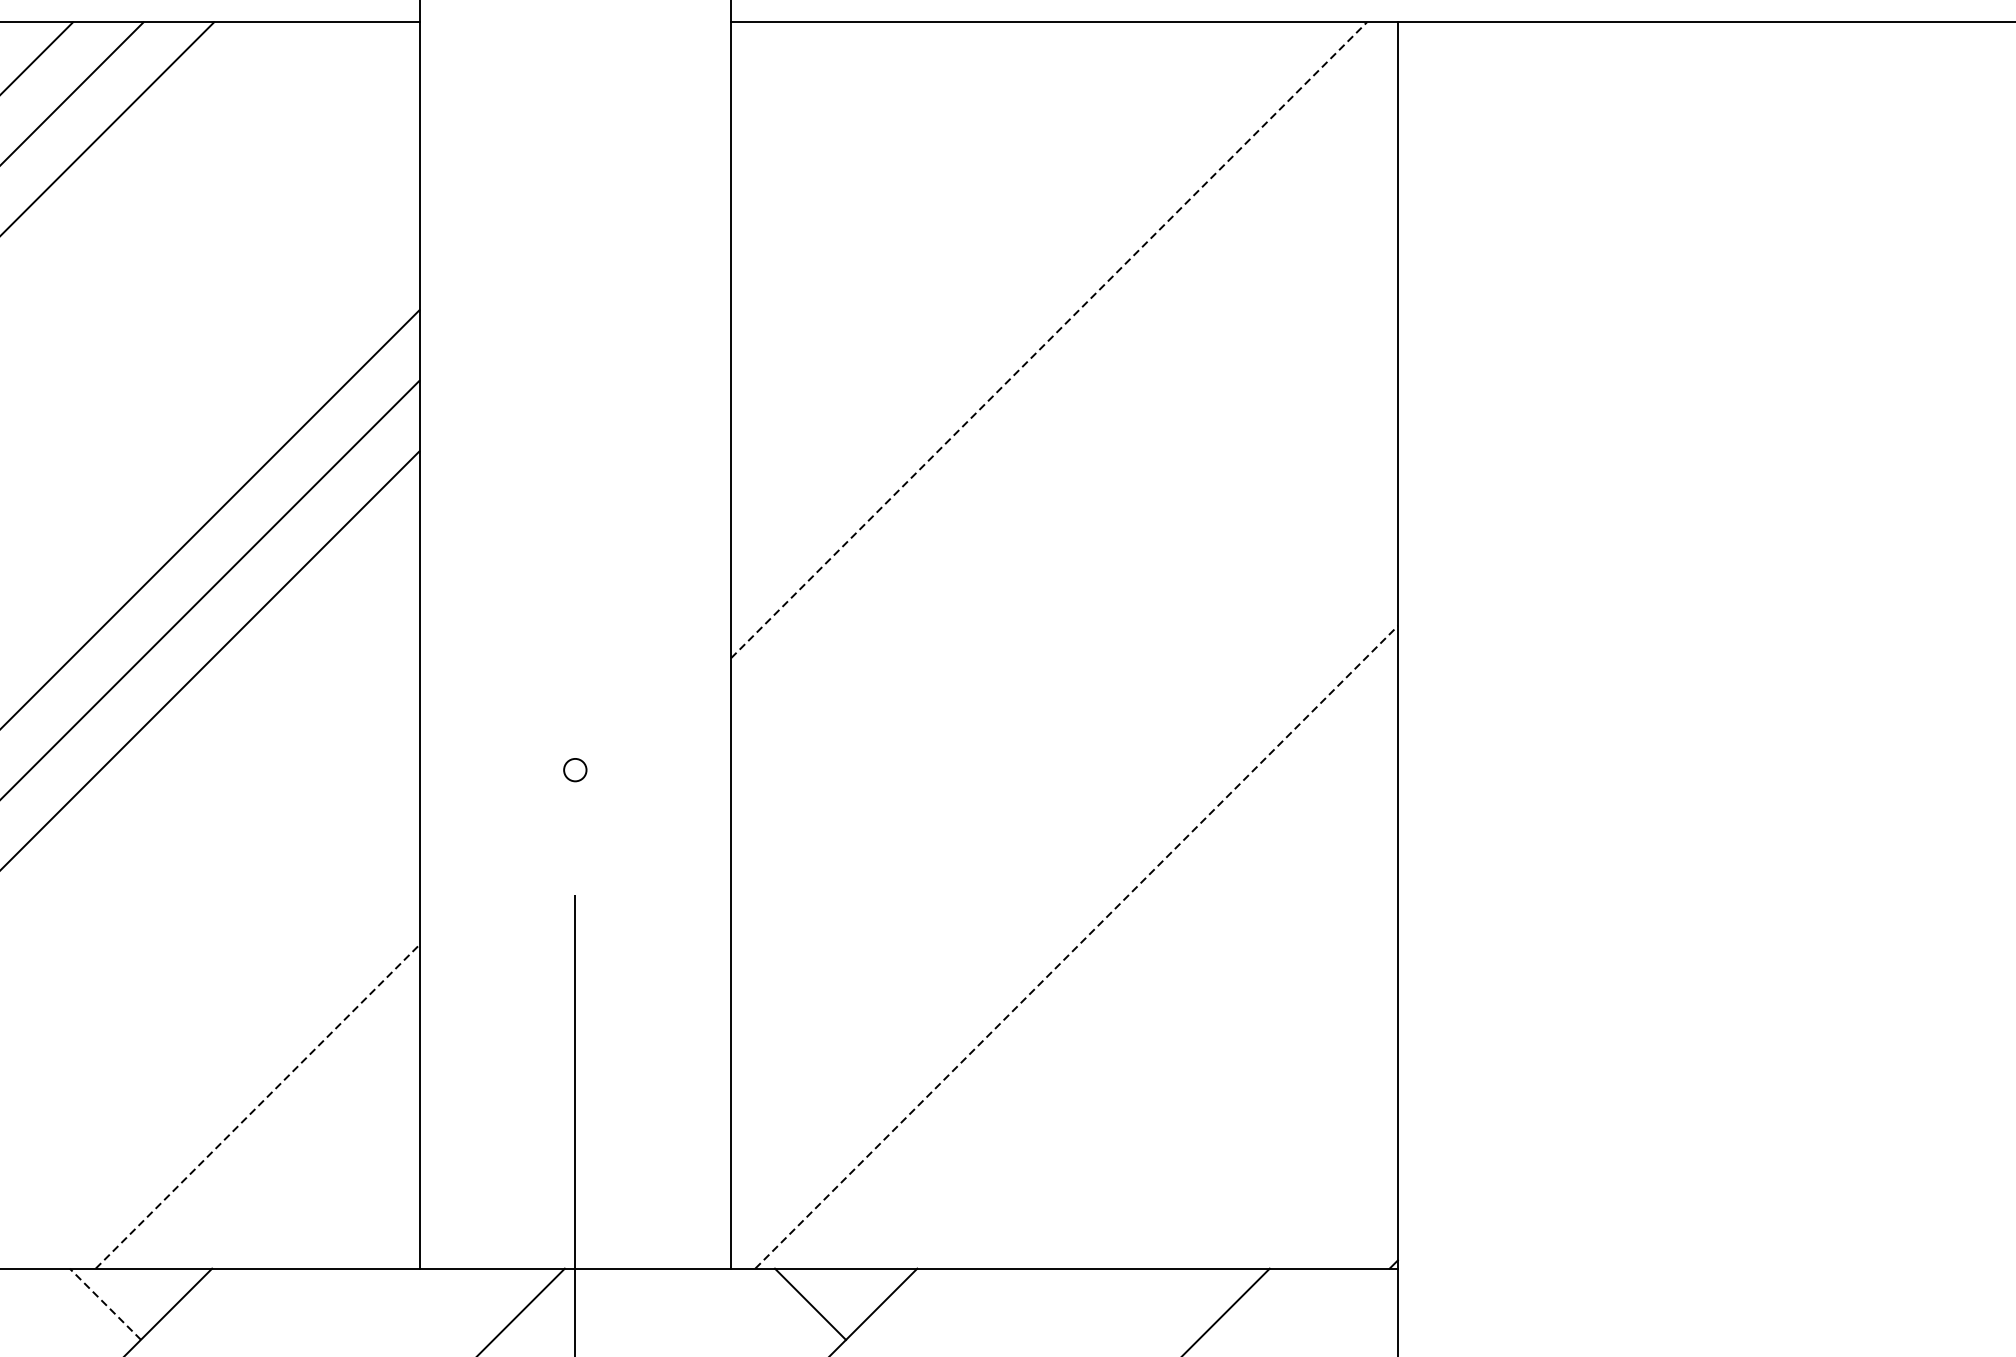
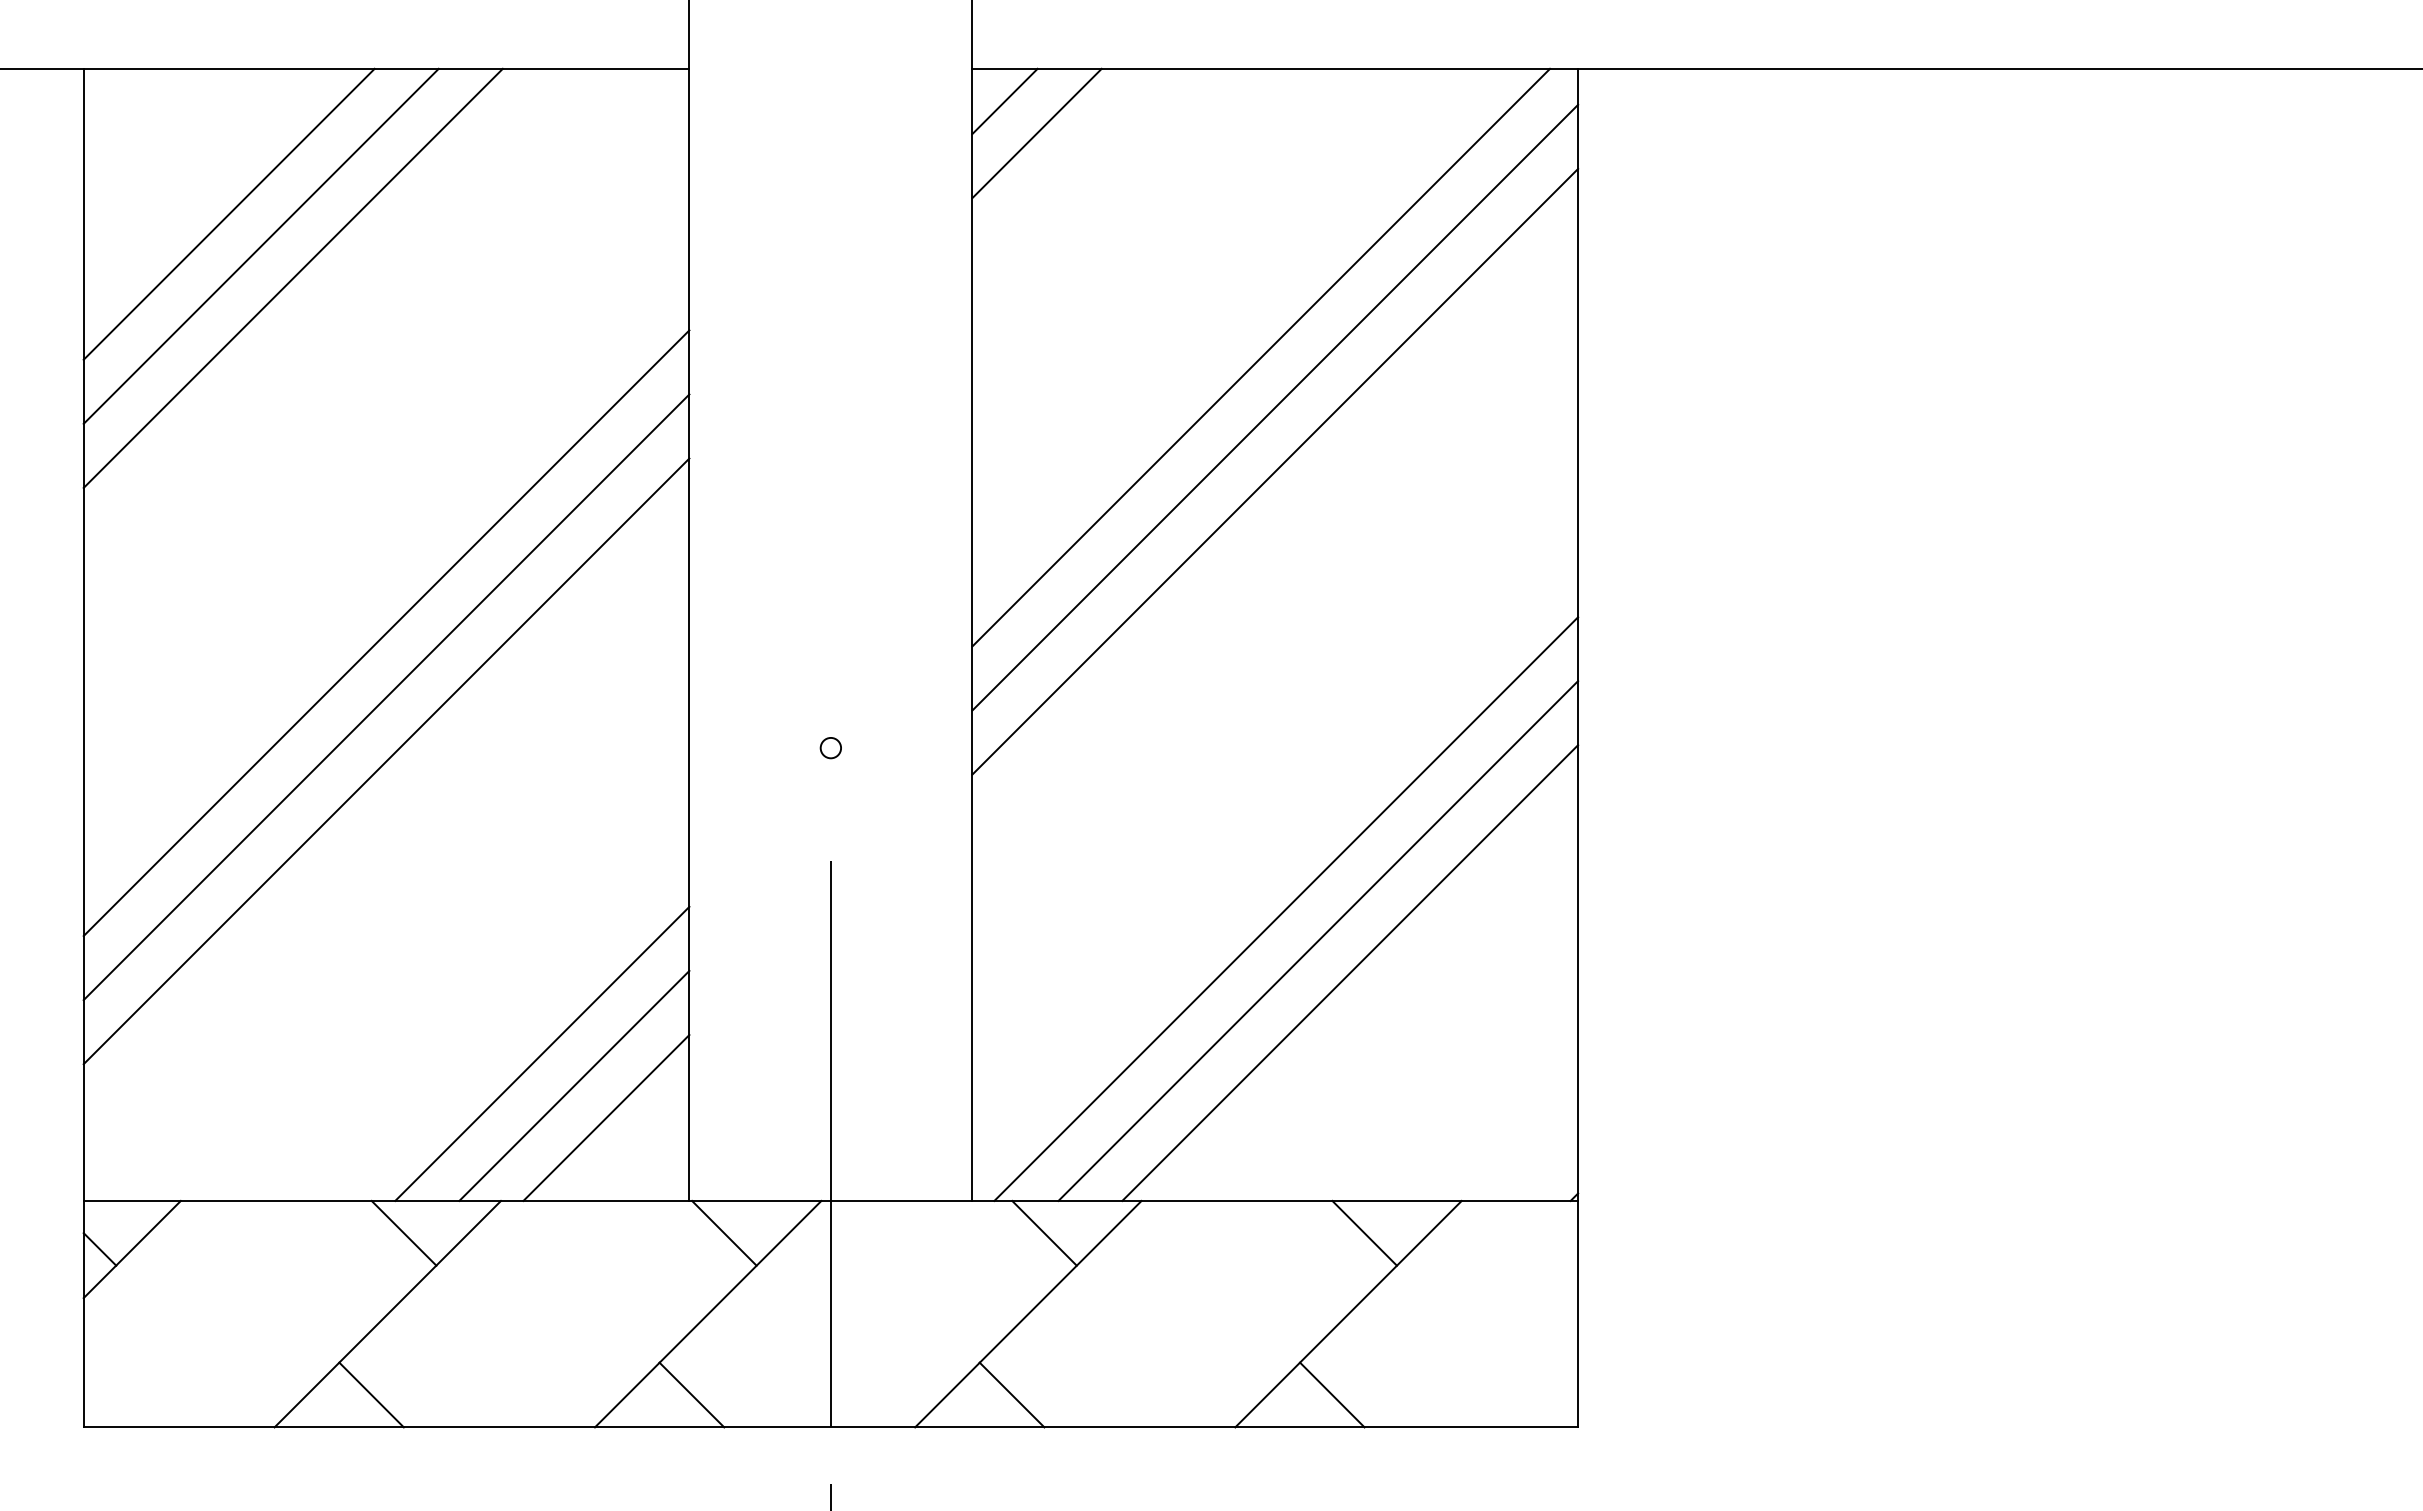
line: (766, 58) -> (1004, 101), added
line: (801, 93) -> (1036, 133), added
line: (1049, 340) -> (1261, 357), dashed -> solid
line: (1064, 395) -> (1275, 407), added
line: (1064, 465) -> (1275, 471), added
line: (1076, 947) -> (1286, 909), dashed -> solid
line: (1112, 981) -> (1318, 940), added
line: (1147, 1017) -> (1350, 972), added
line: (257, 1106) -> (542, 1053), dashed -> solid
line: (293, 1141) -> (574, 1085), added
line: (328, 1176) -> (606, 1117), added
line: (458, 1303) -> (724, 1232), added
line: (1162, 1303) -> (1364, 1232), added
line: (105, 1304) -> (404, 1233), dashed -> solid

